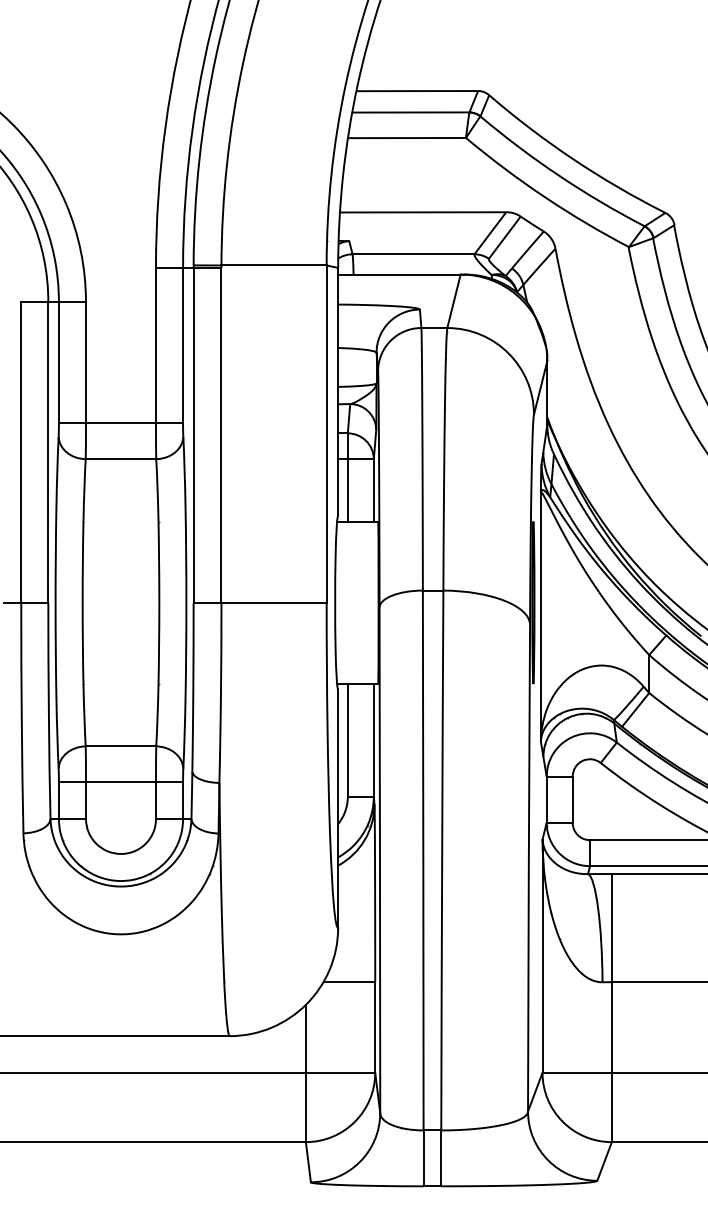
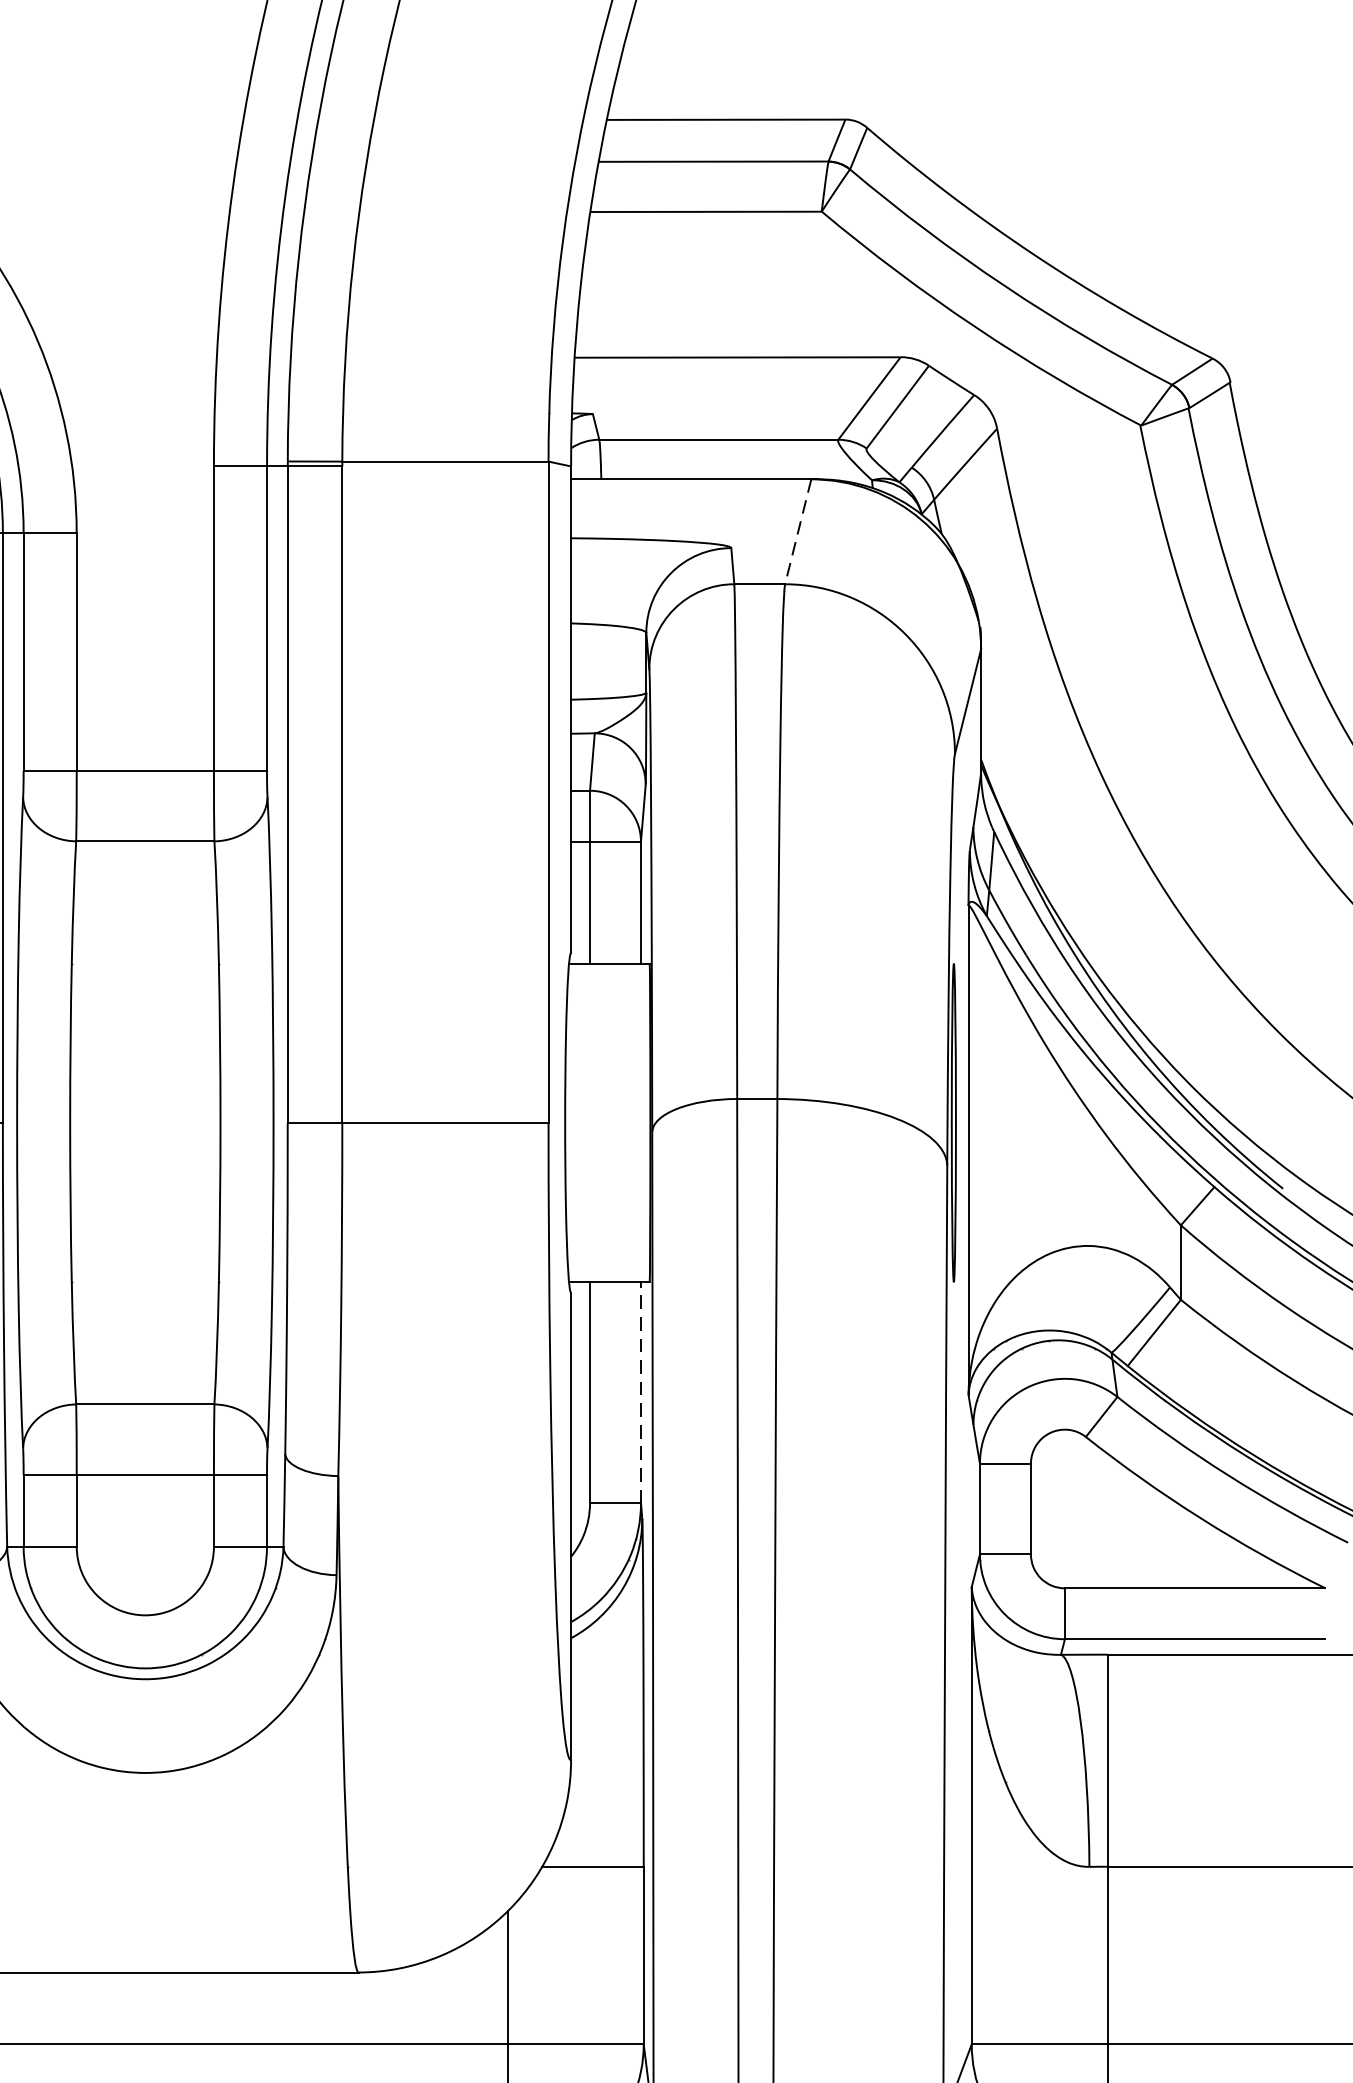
line: (454, 301) -> (799, 532), solid -> dashed
line: (373, 739) -> (640, 1390), solid -> dashed

